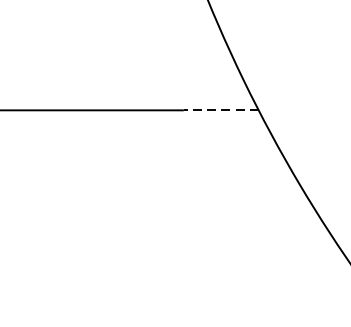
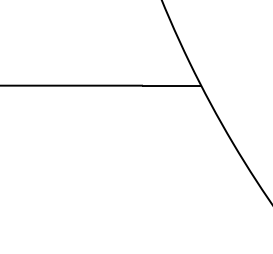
line: (220, 110) -> (171, 85), dashed -> solid

